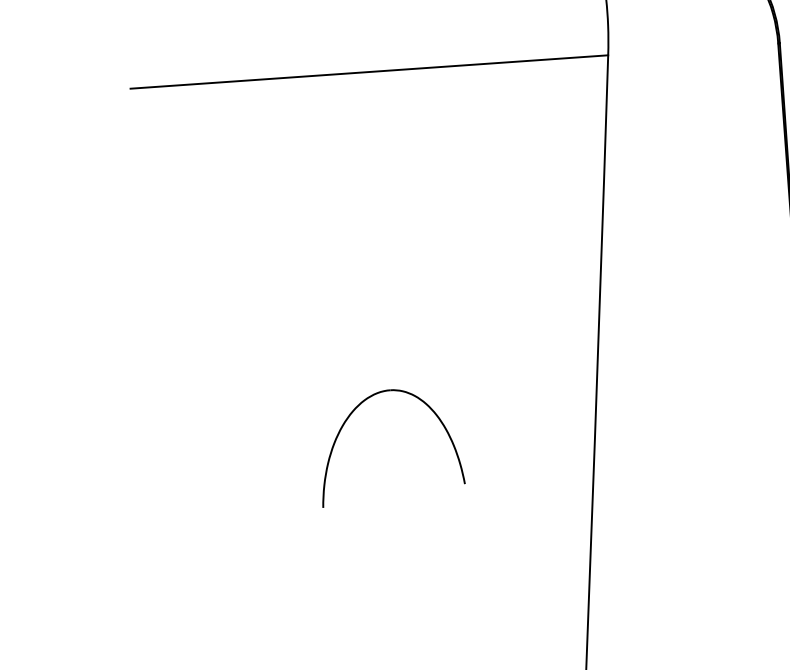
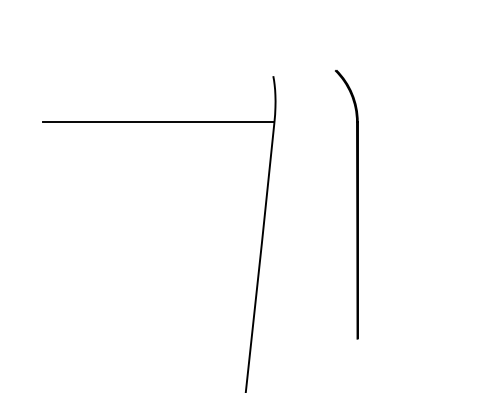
part: (353, 413) -> (139, 286), removed

